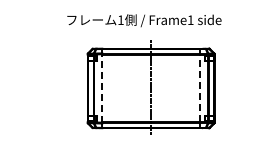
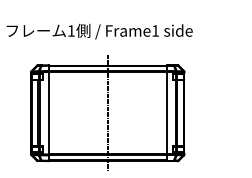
line: (102, 87) -> (49, 112), dashed -> solid
line: (200, 88) -> (167, 113), dashed -> solid

